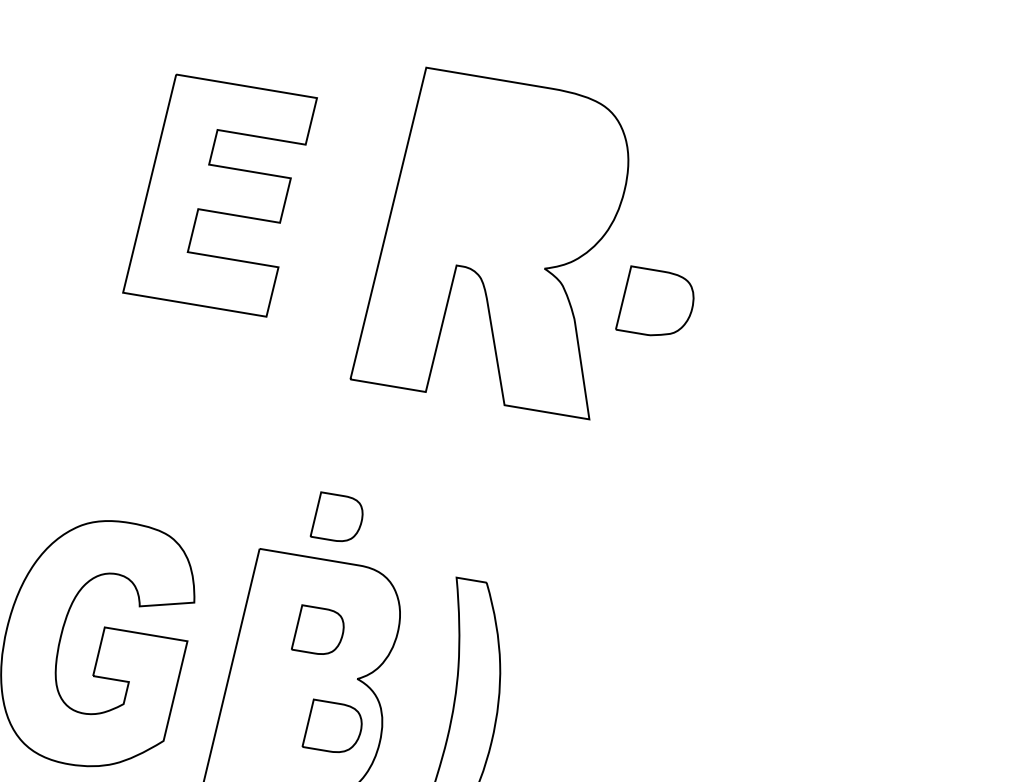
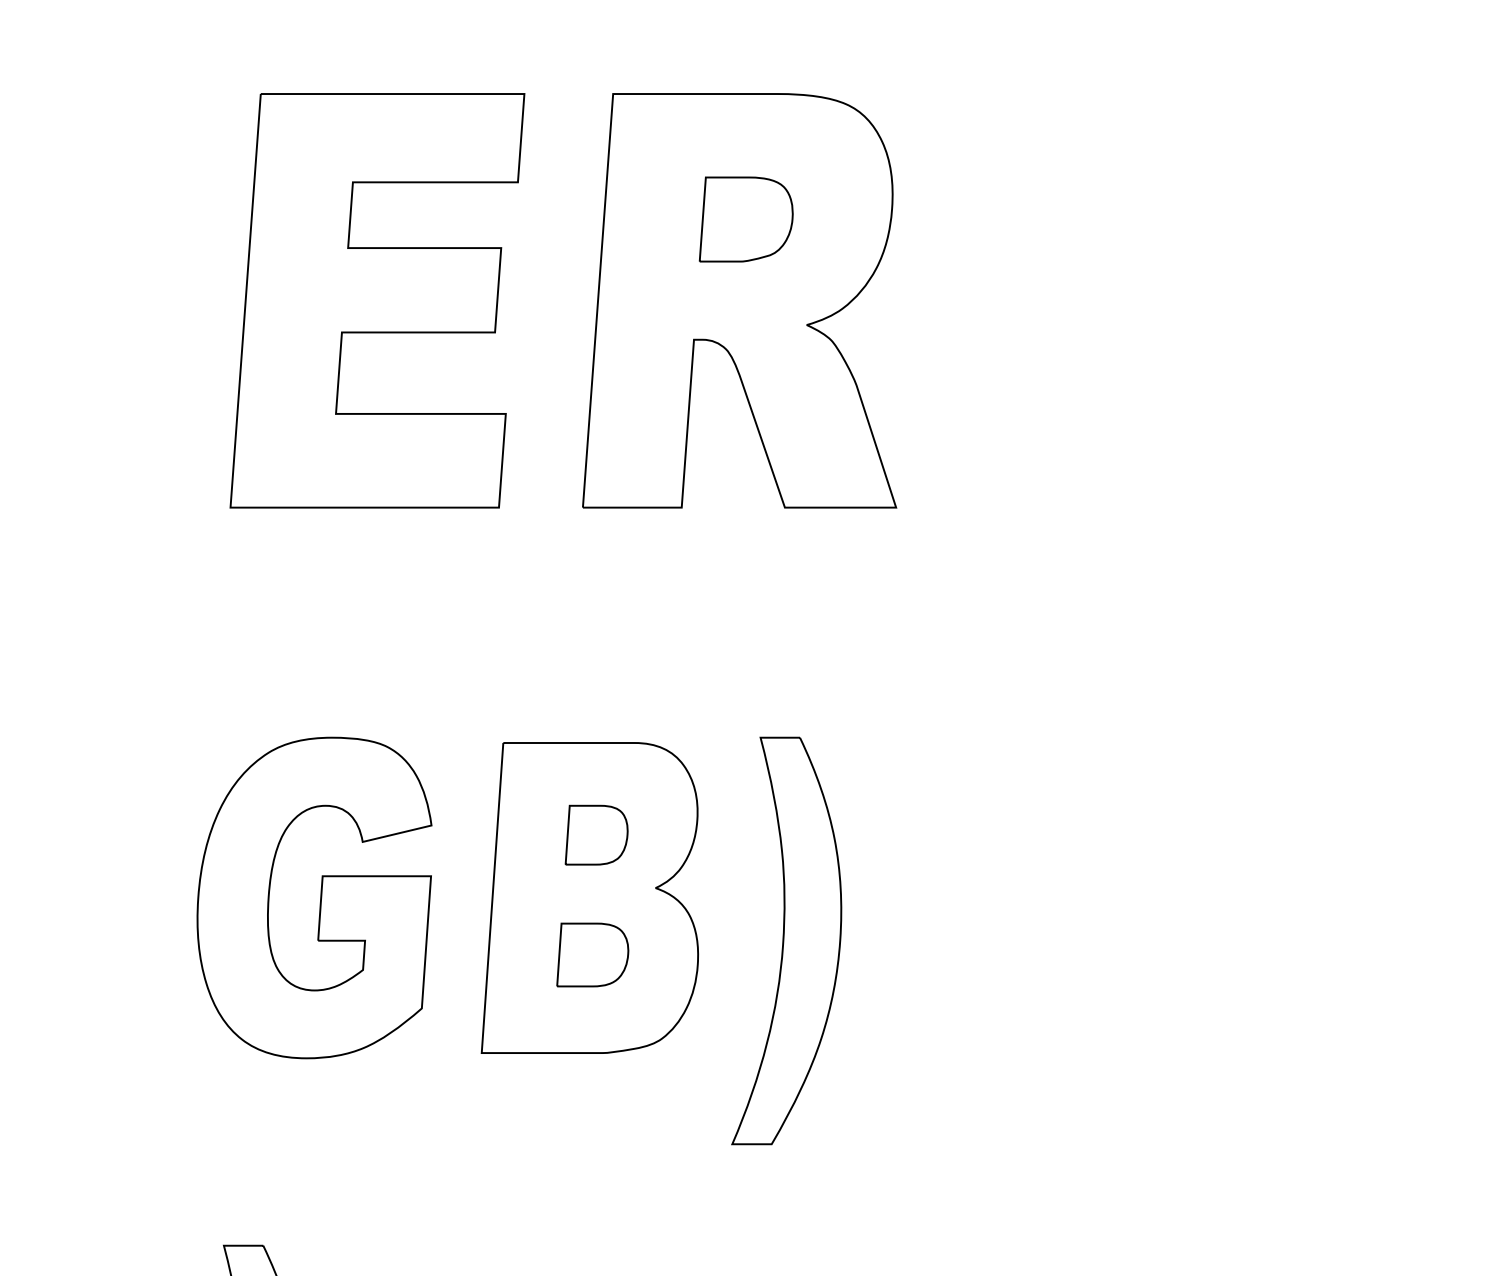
part: (220, 195) -> (377, 300), size x1.43
part: (656, 303) -> (745, 219), moved
part: (337, 517) -> (596, 686), removed
part: (333, 727) -> (592, 954), moved

